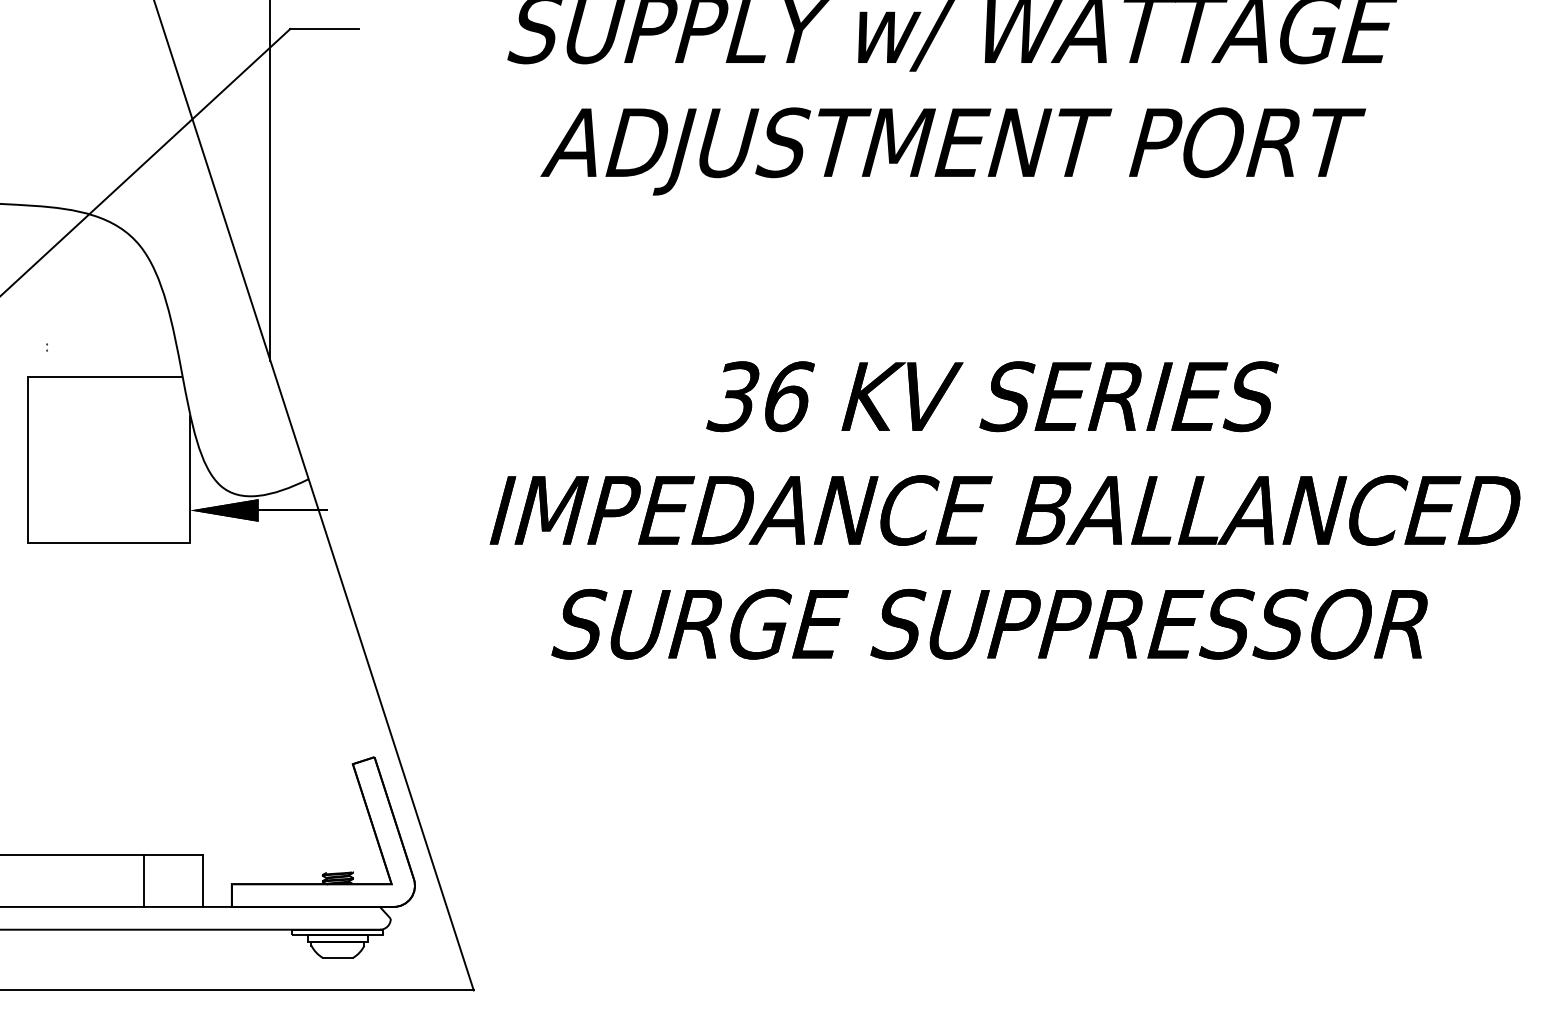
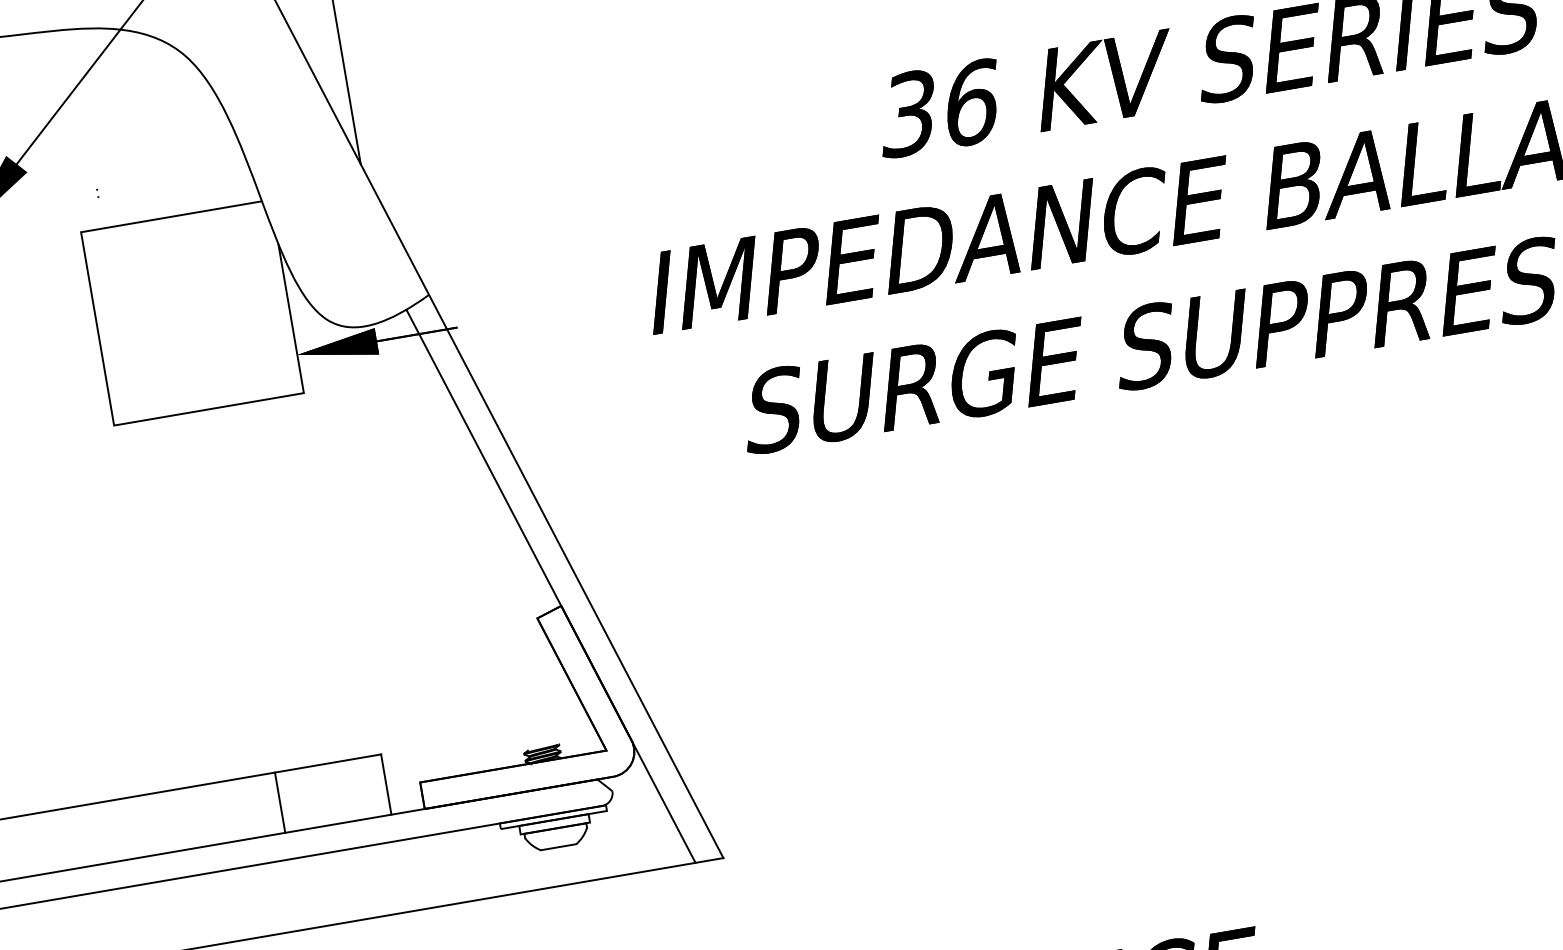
line: (368, 739) -> (550, 586), added
line: (144, 880) -> (280, 801), moved

